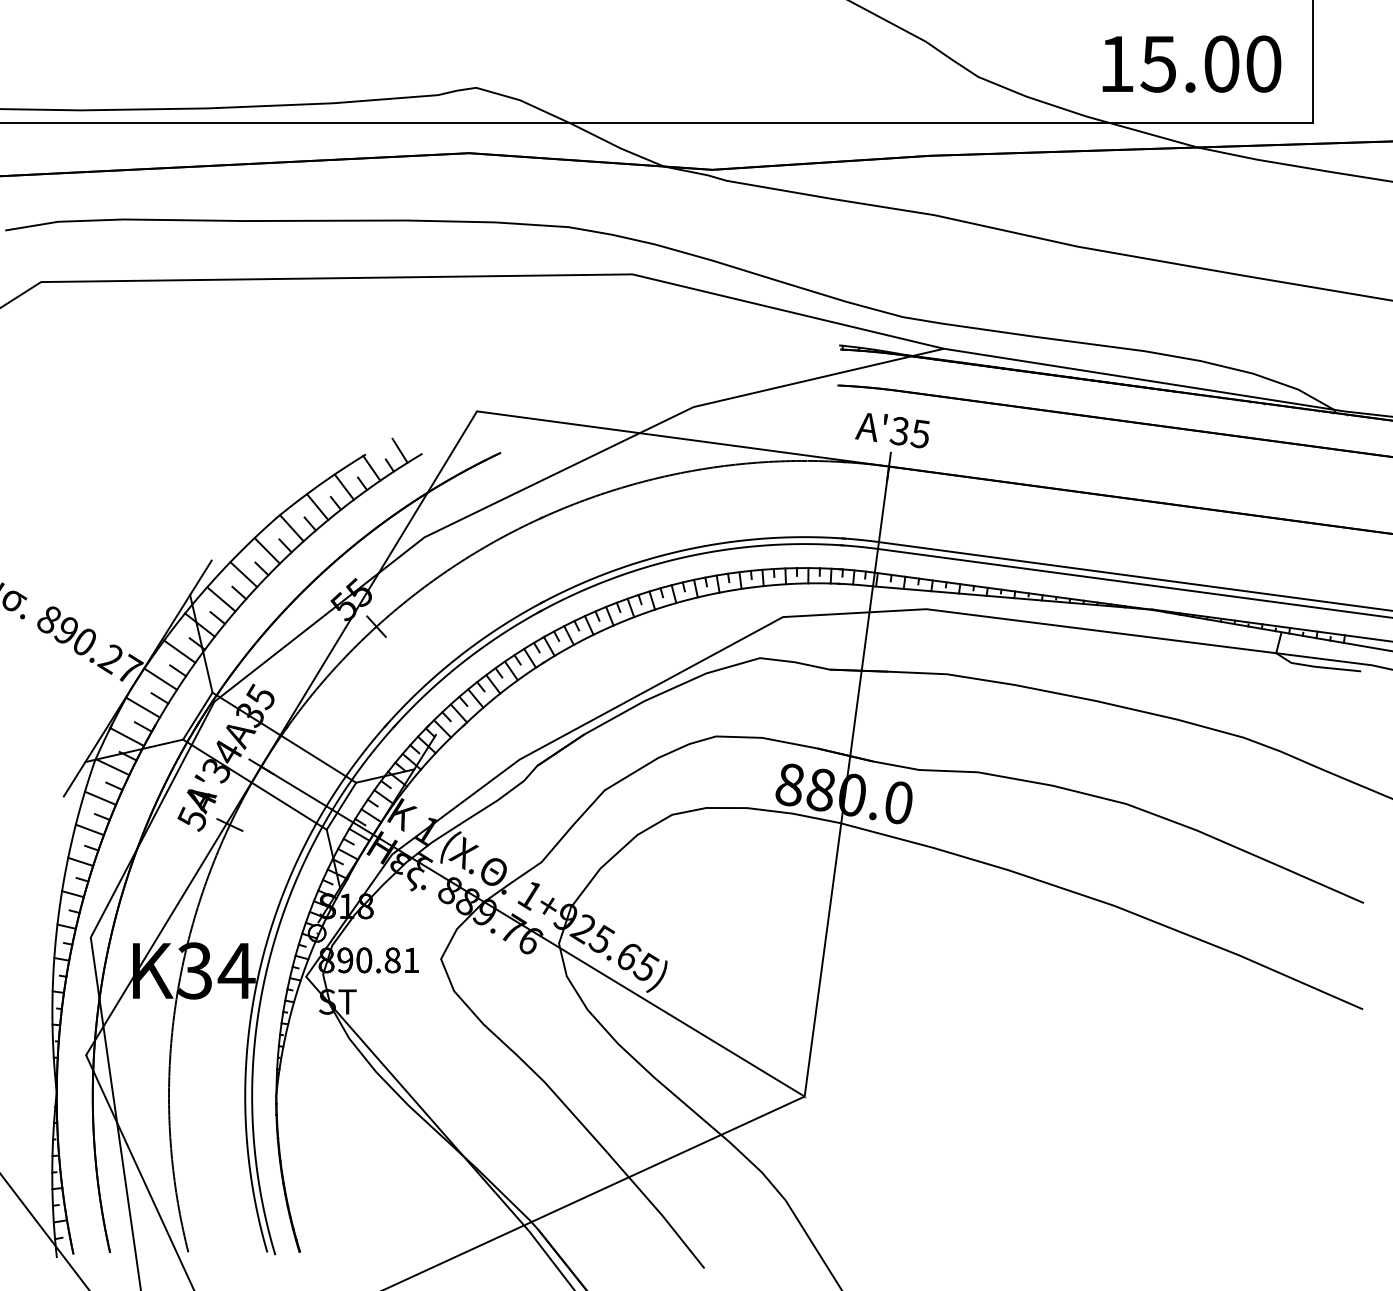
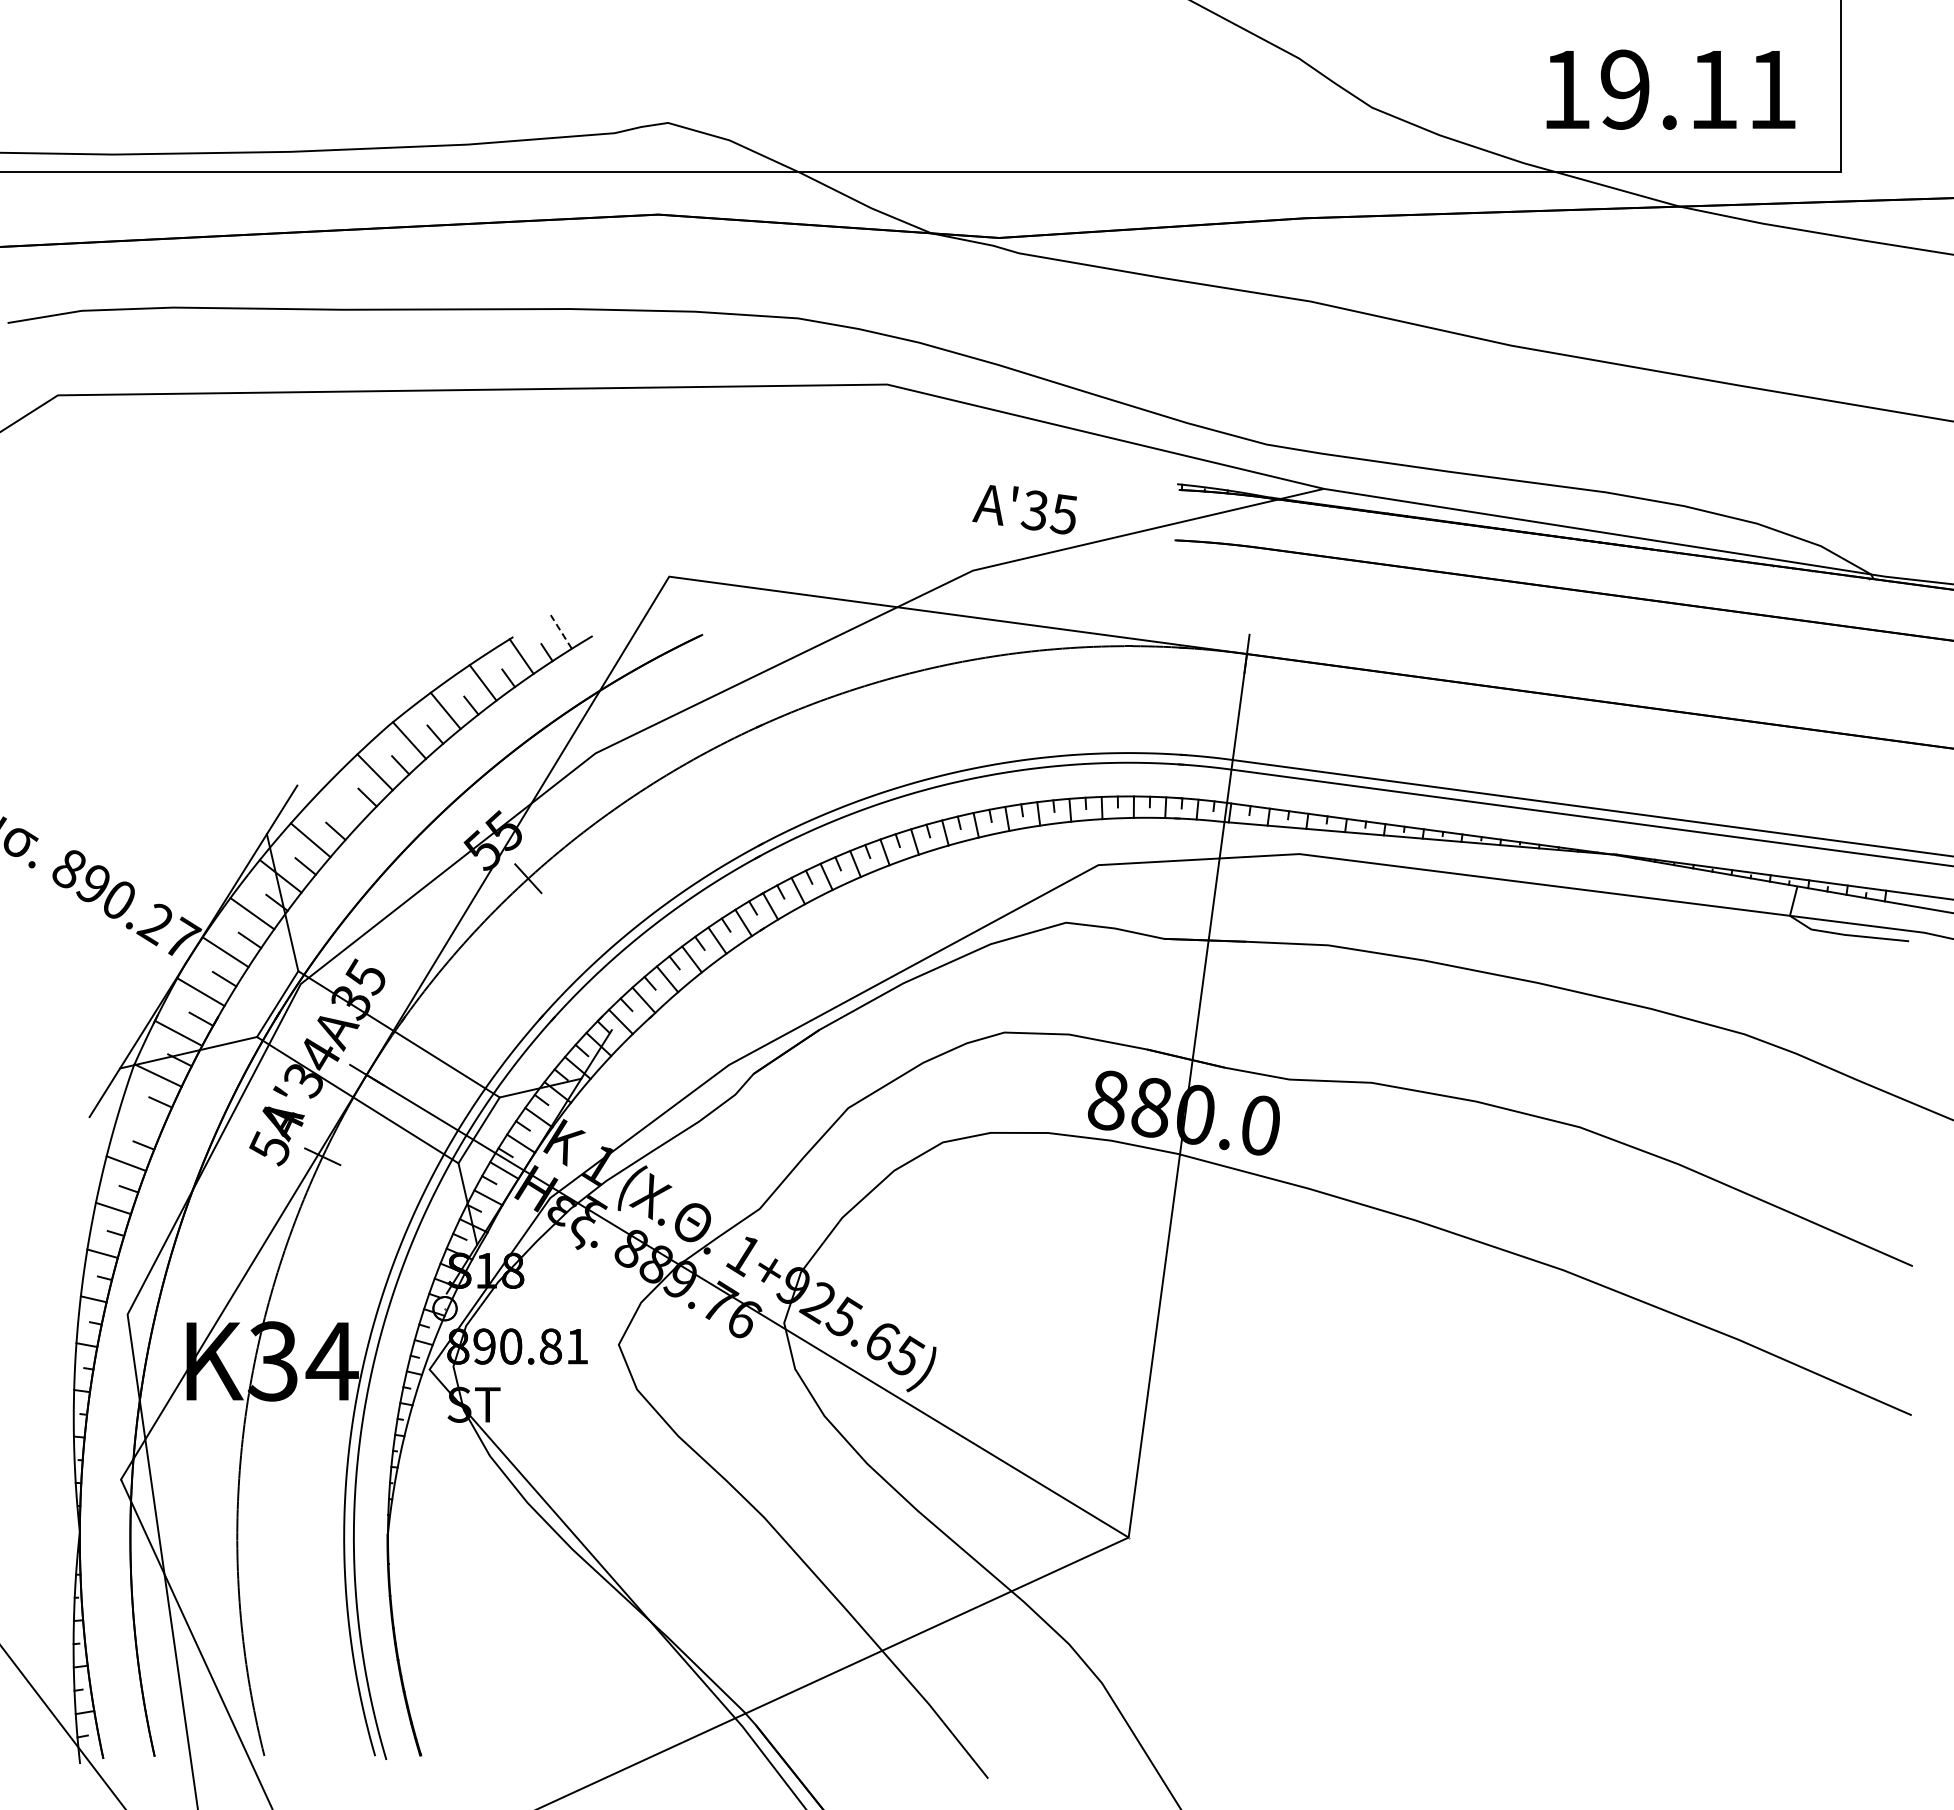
text: (1210, 63) -> (1697, 89), 15.00 -> 19.11
text: (892, 430) -> (1024, 509), moved
line: (400, 450) -> (561, 631), solid -> dashed
line: (243, 574) -> (341, 805), removed
line: (99, 798) -> (140, 1119), removed

